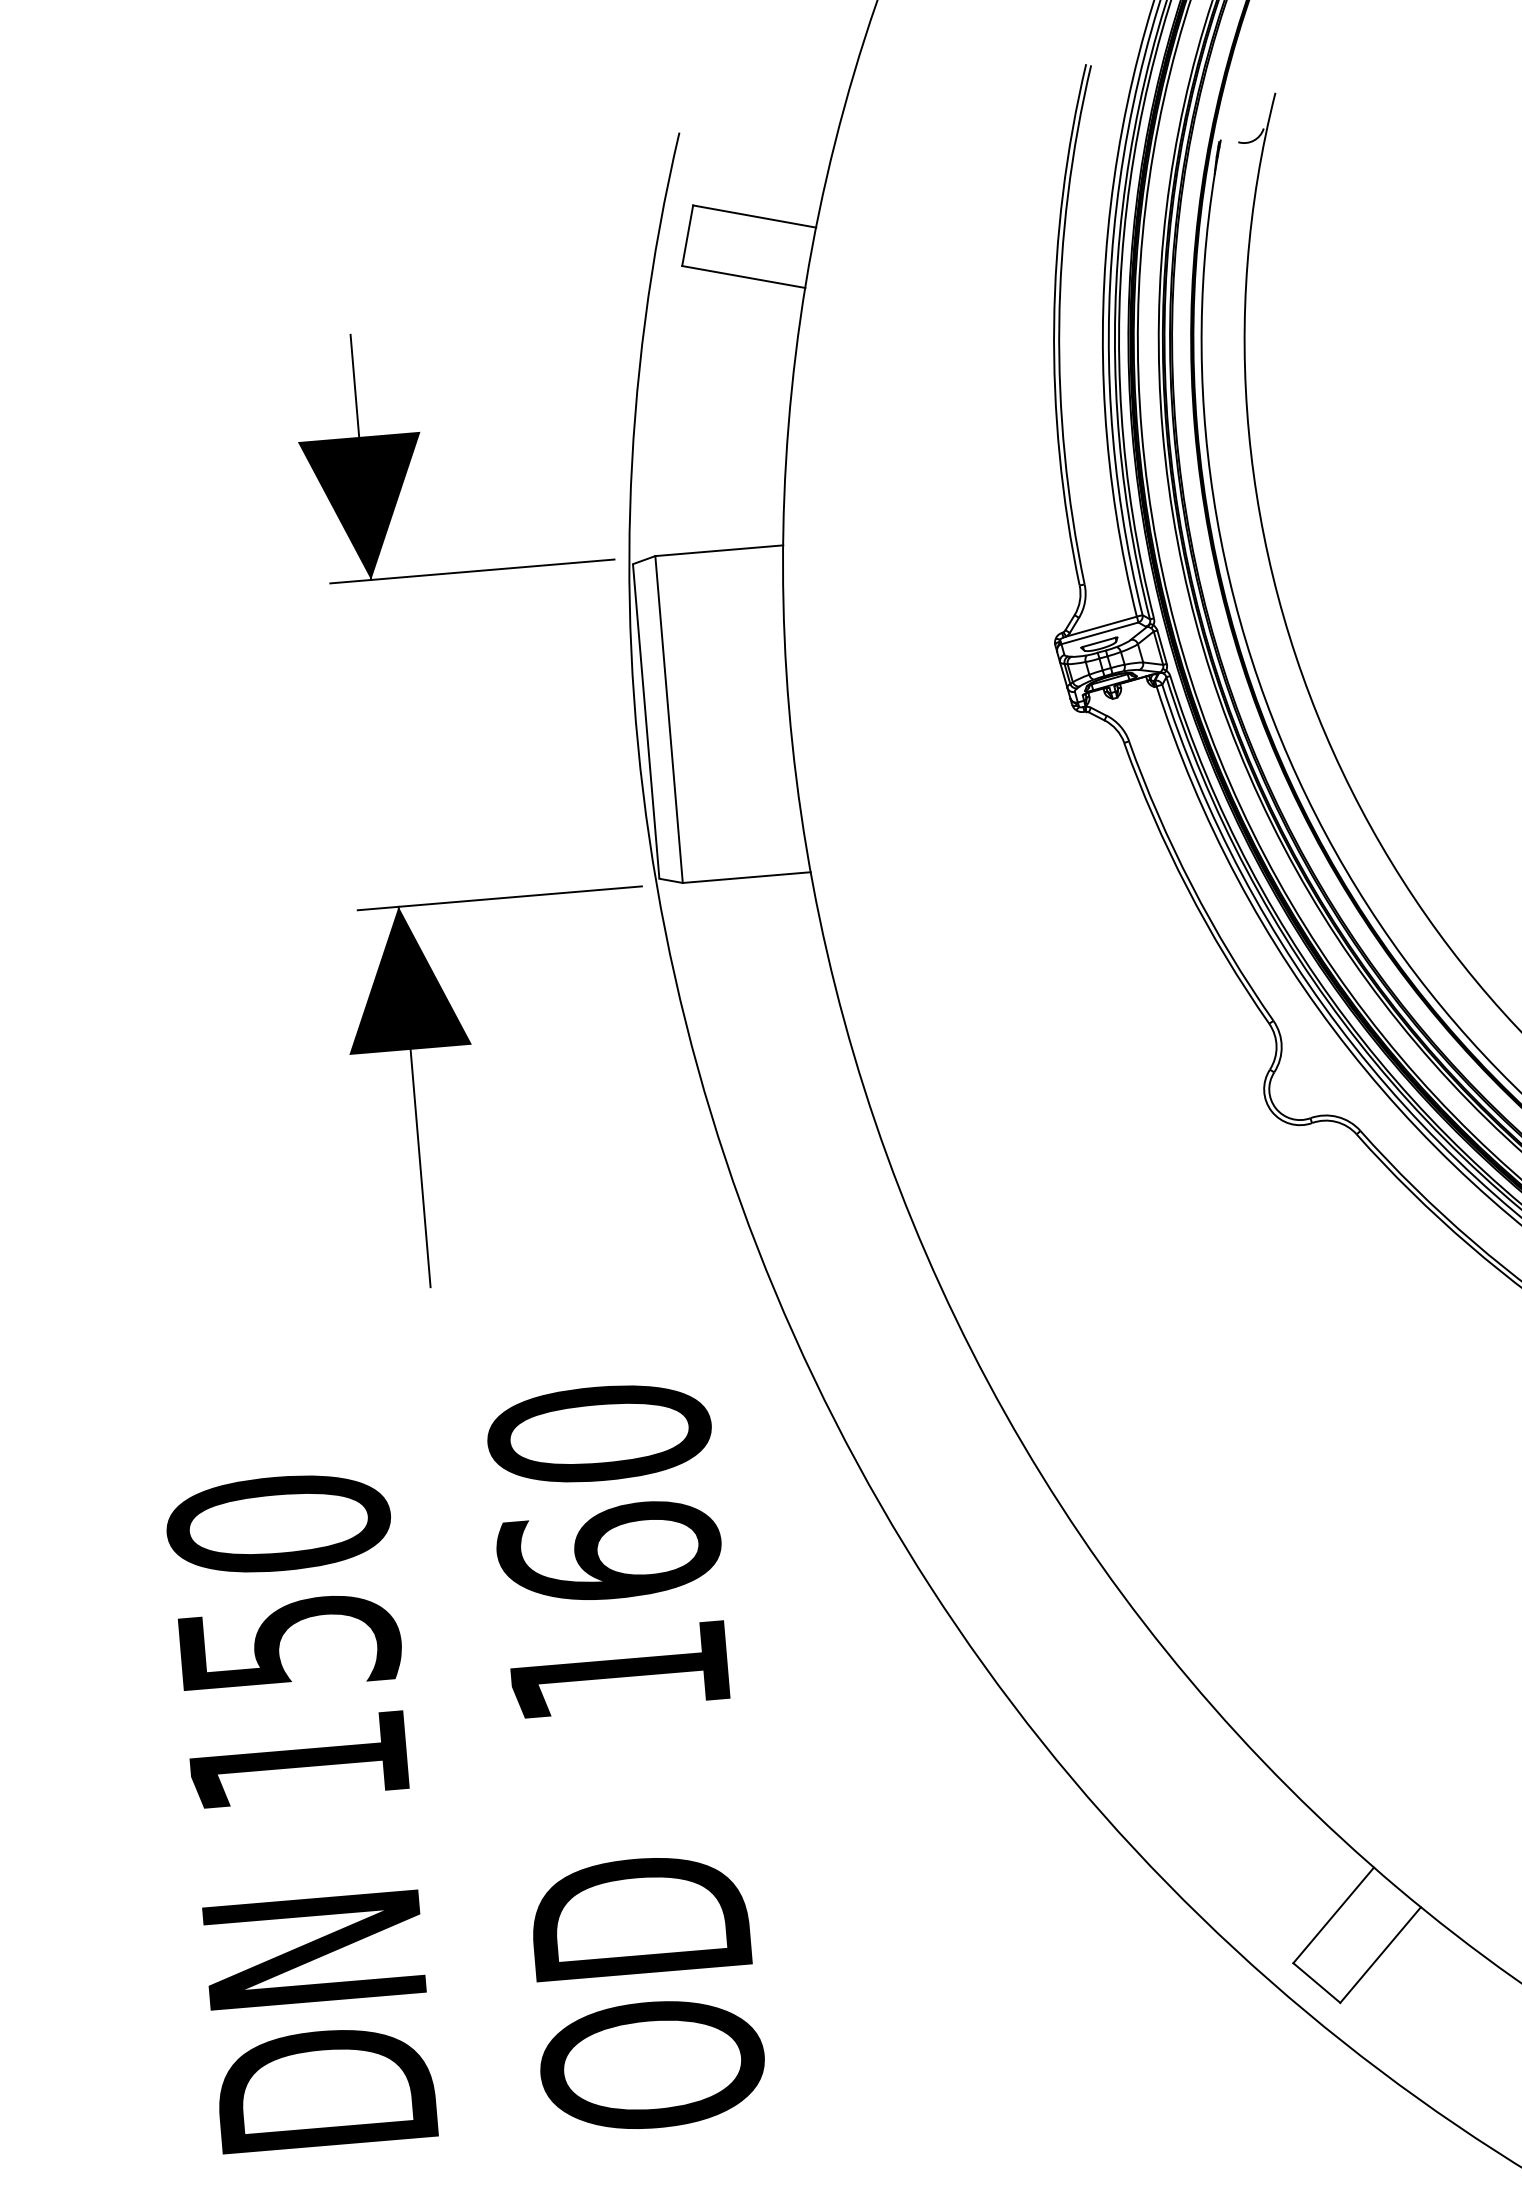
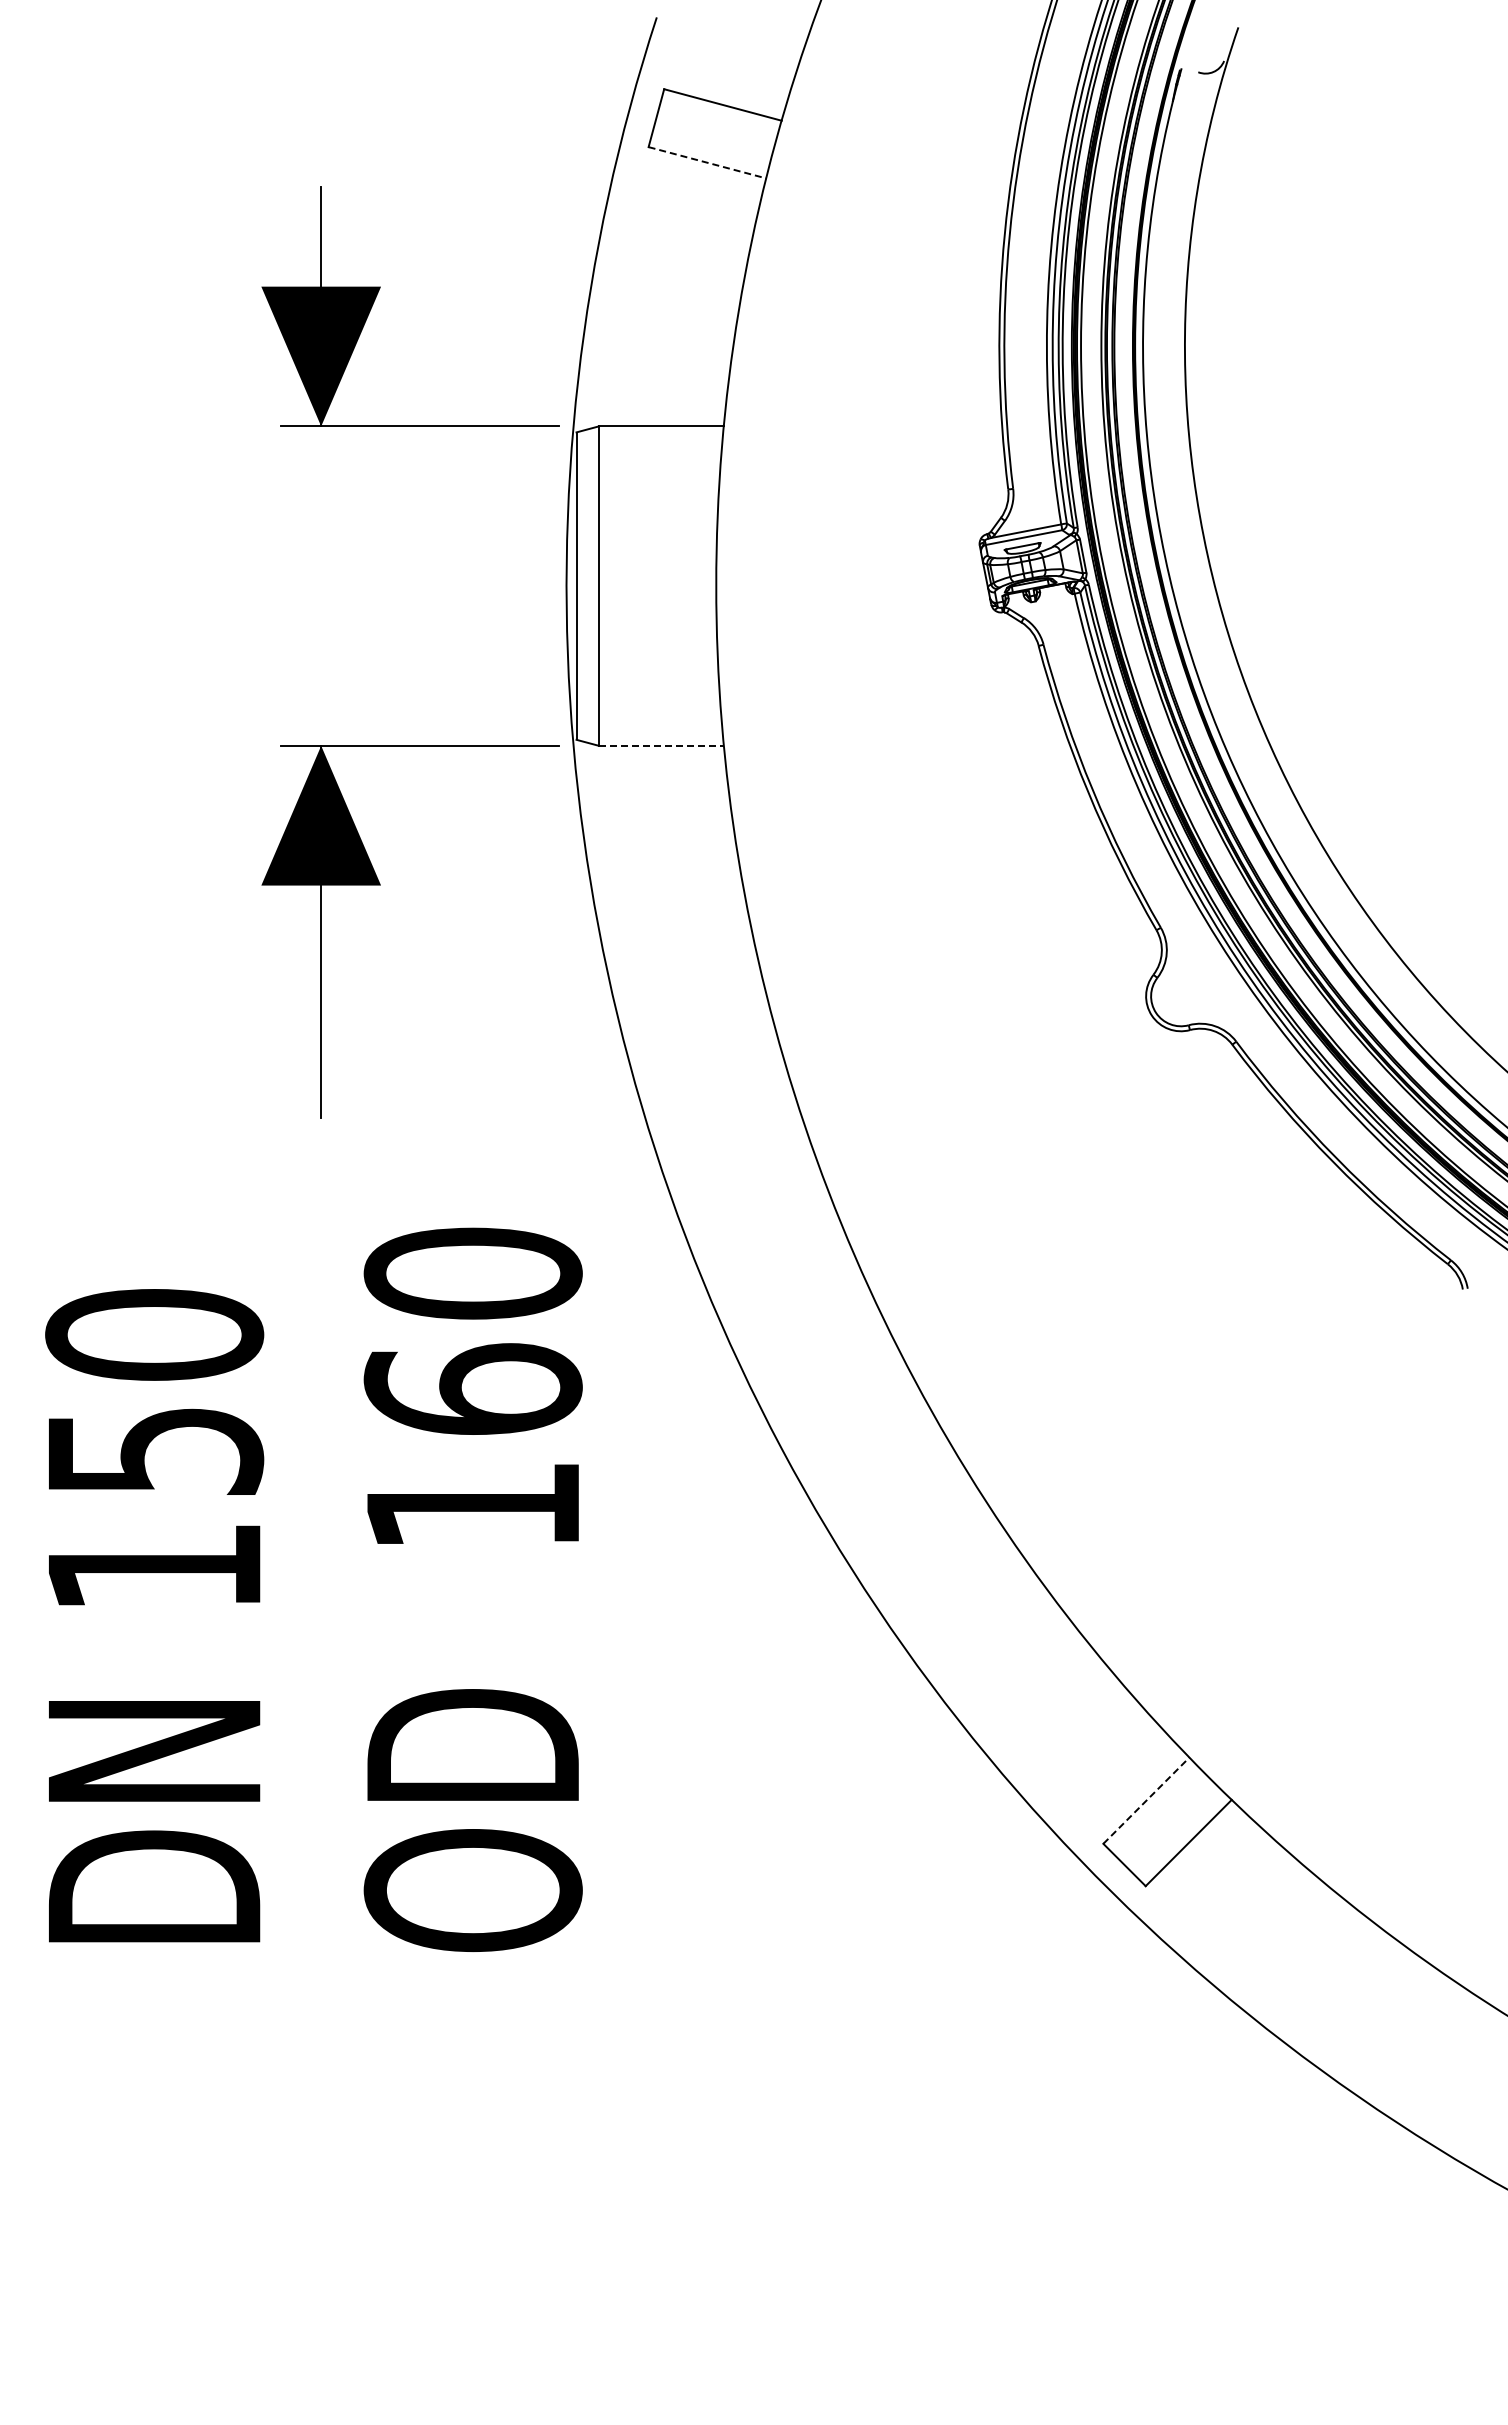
line: (743, 276) -> (707, 162), solid -> dashed
line: (746, 877) -> (661, 745), solid -> dashed
line: (1333, 1915) -> (1146, 1800), solid -> dashed

